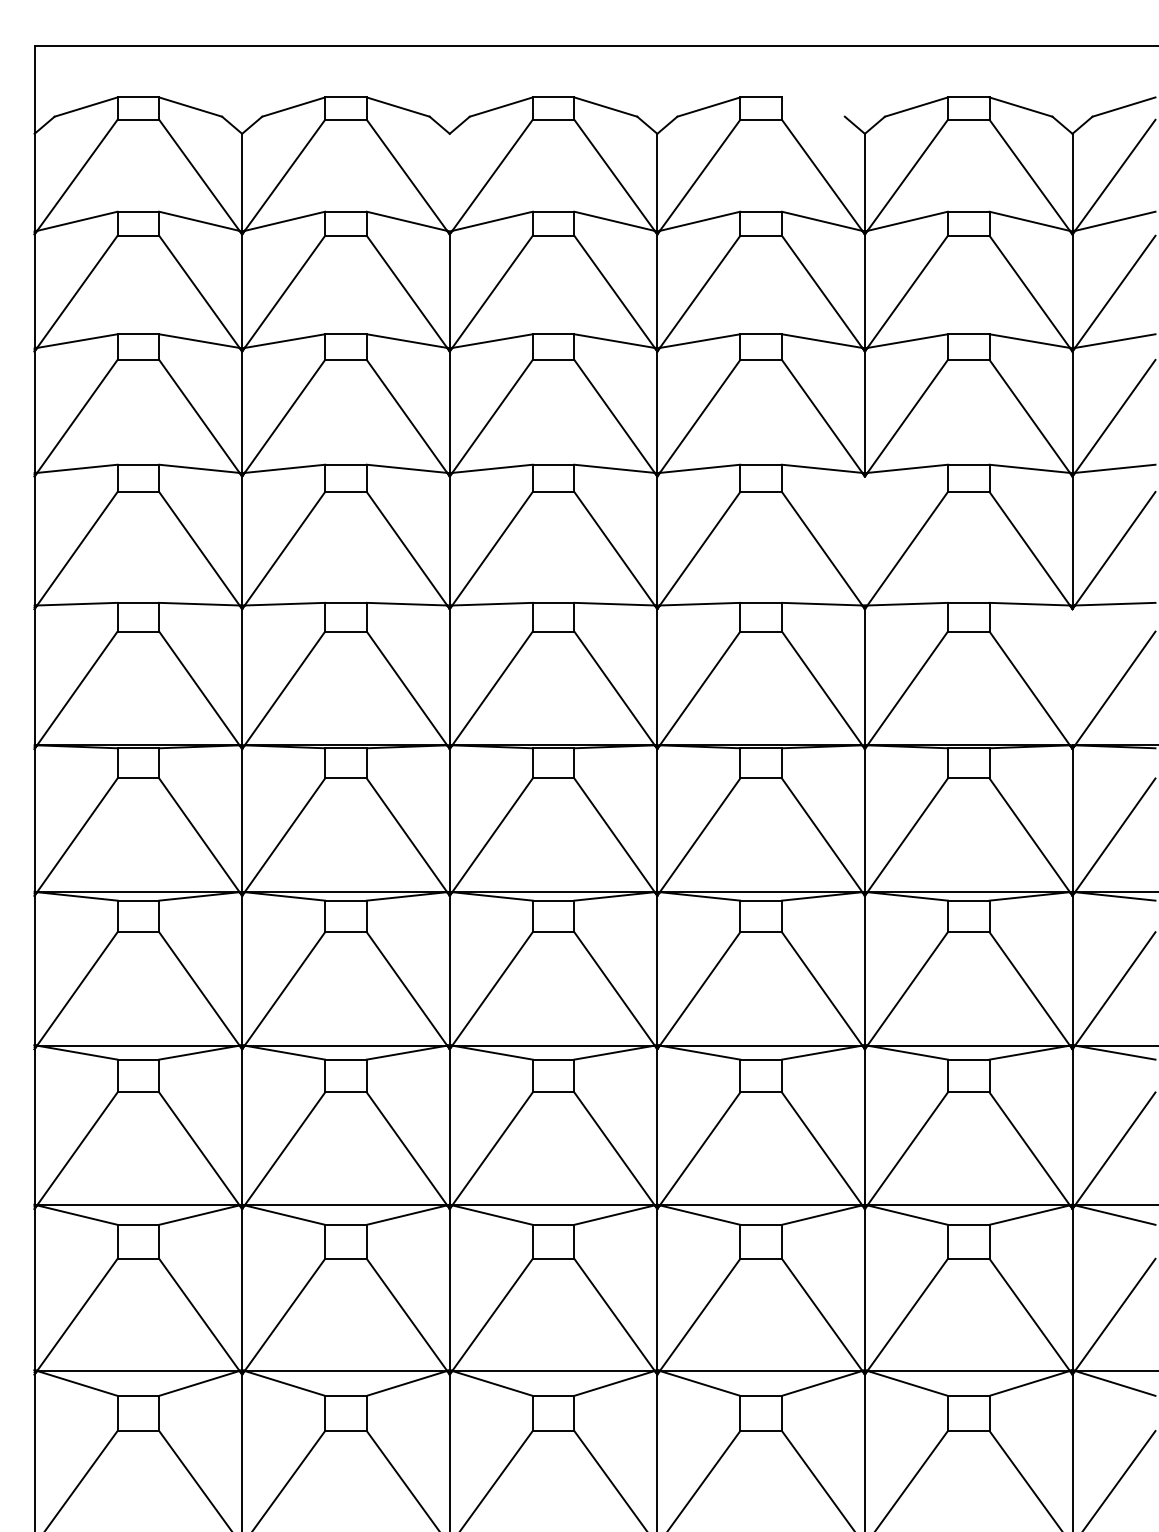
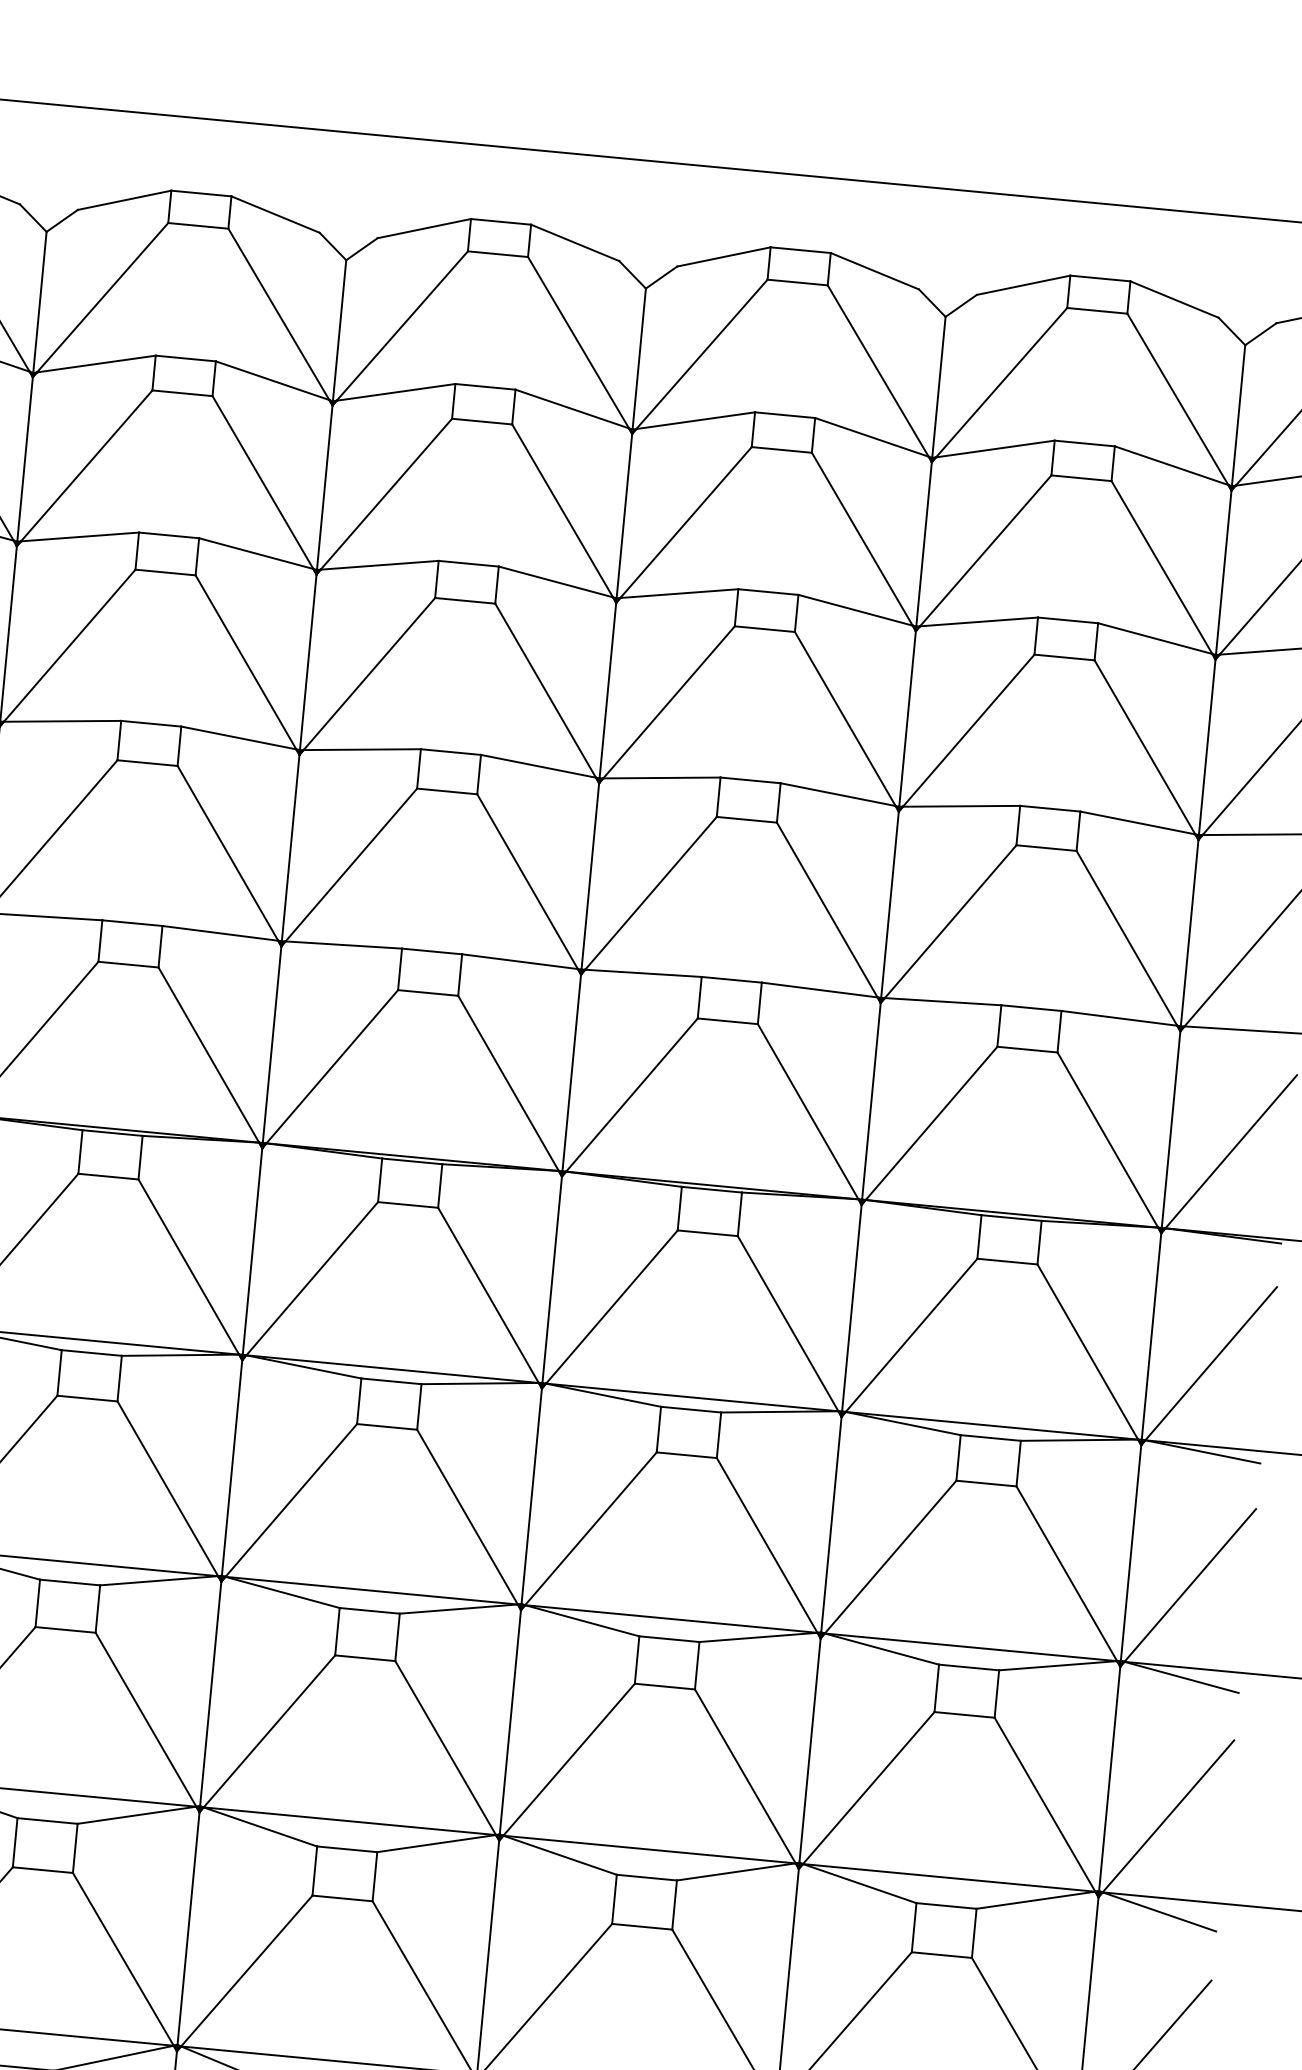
line: (812, 106) -> (873, 270), added
line: (449, 182) -> (339, 330), added
line: (864, 540) -> (889, 903), added
line: (1072, 677) -> (1171, 1130), added

